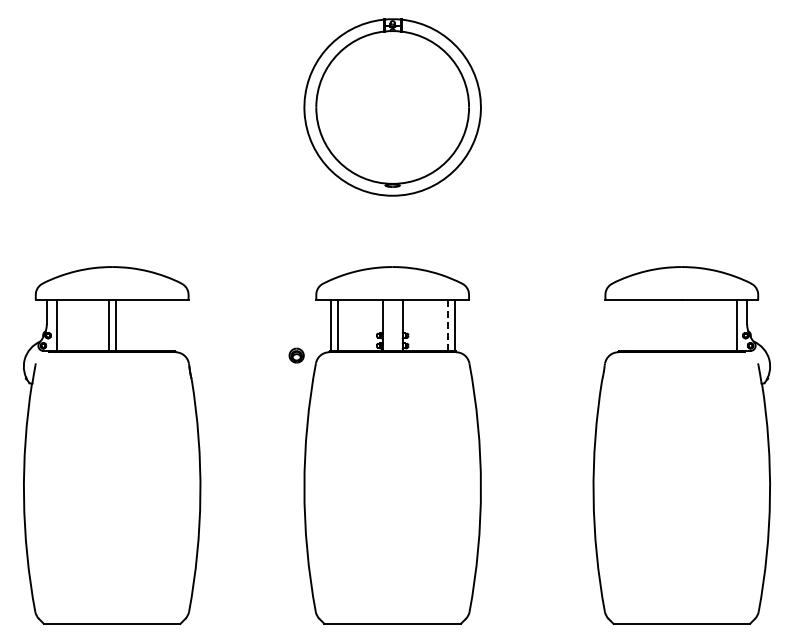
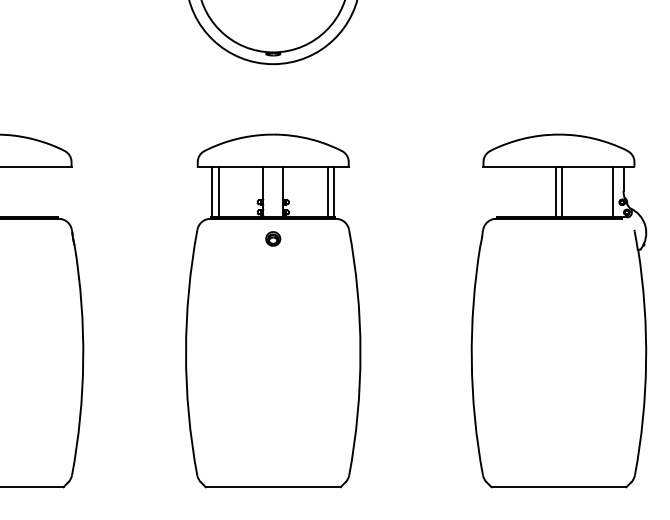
line: (447, 324) -> (327, 191), dashed -> solid
line: (678, 324) -> (555, 191), added
line: (685, 324) -> (562, 191), added
part: (296, 355) -> (273, 238), moved

